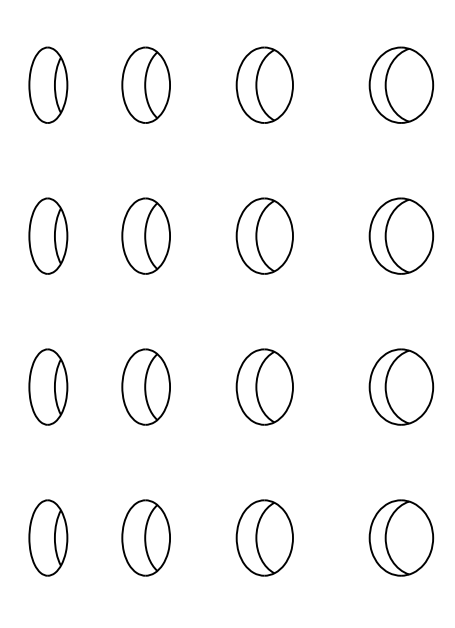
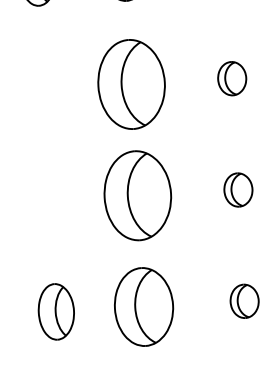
part: (145, 235) -> (43, 88), removed
part: (264, 235) -> (131, 83), size x1.6
part: (401, 235) -> (232, 78), size x0.6
part: (145, 386) -> (49, 200), removed
part: (264, 386) -> (137, 195), size x1.6
part: (401, 386) -> (238, 189), size x0.6
part: (264, 537) -> (143, 306), size x1.4
part: (401, 537) -> (244, 300), size x0.6

